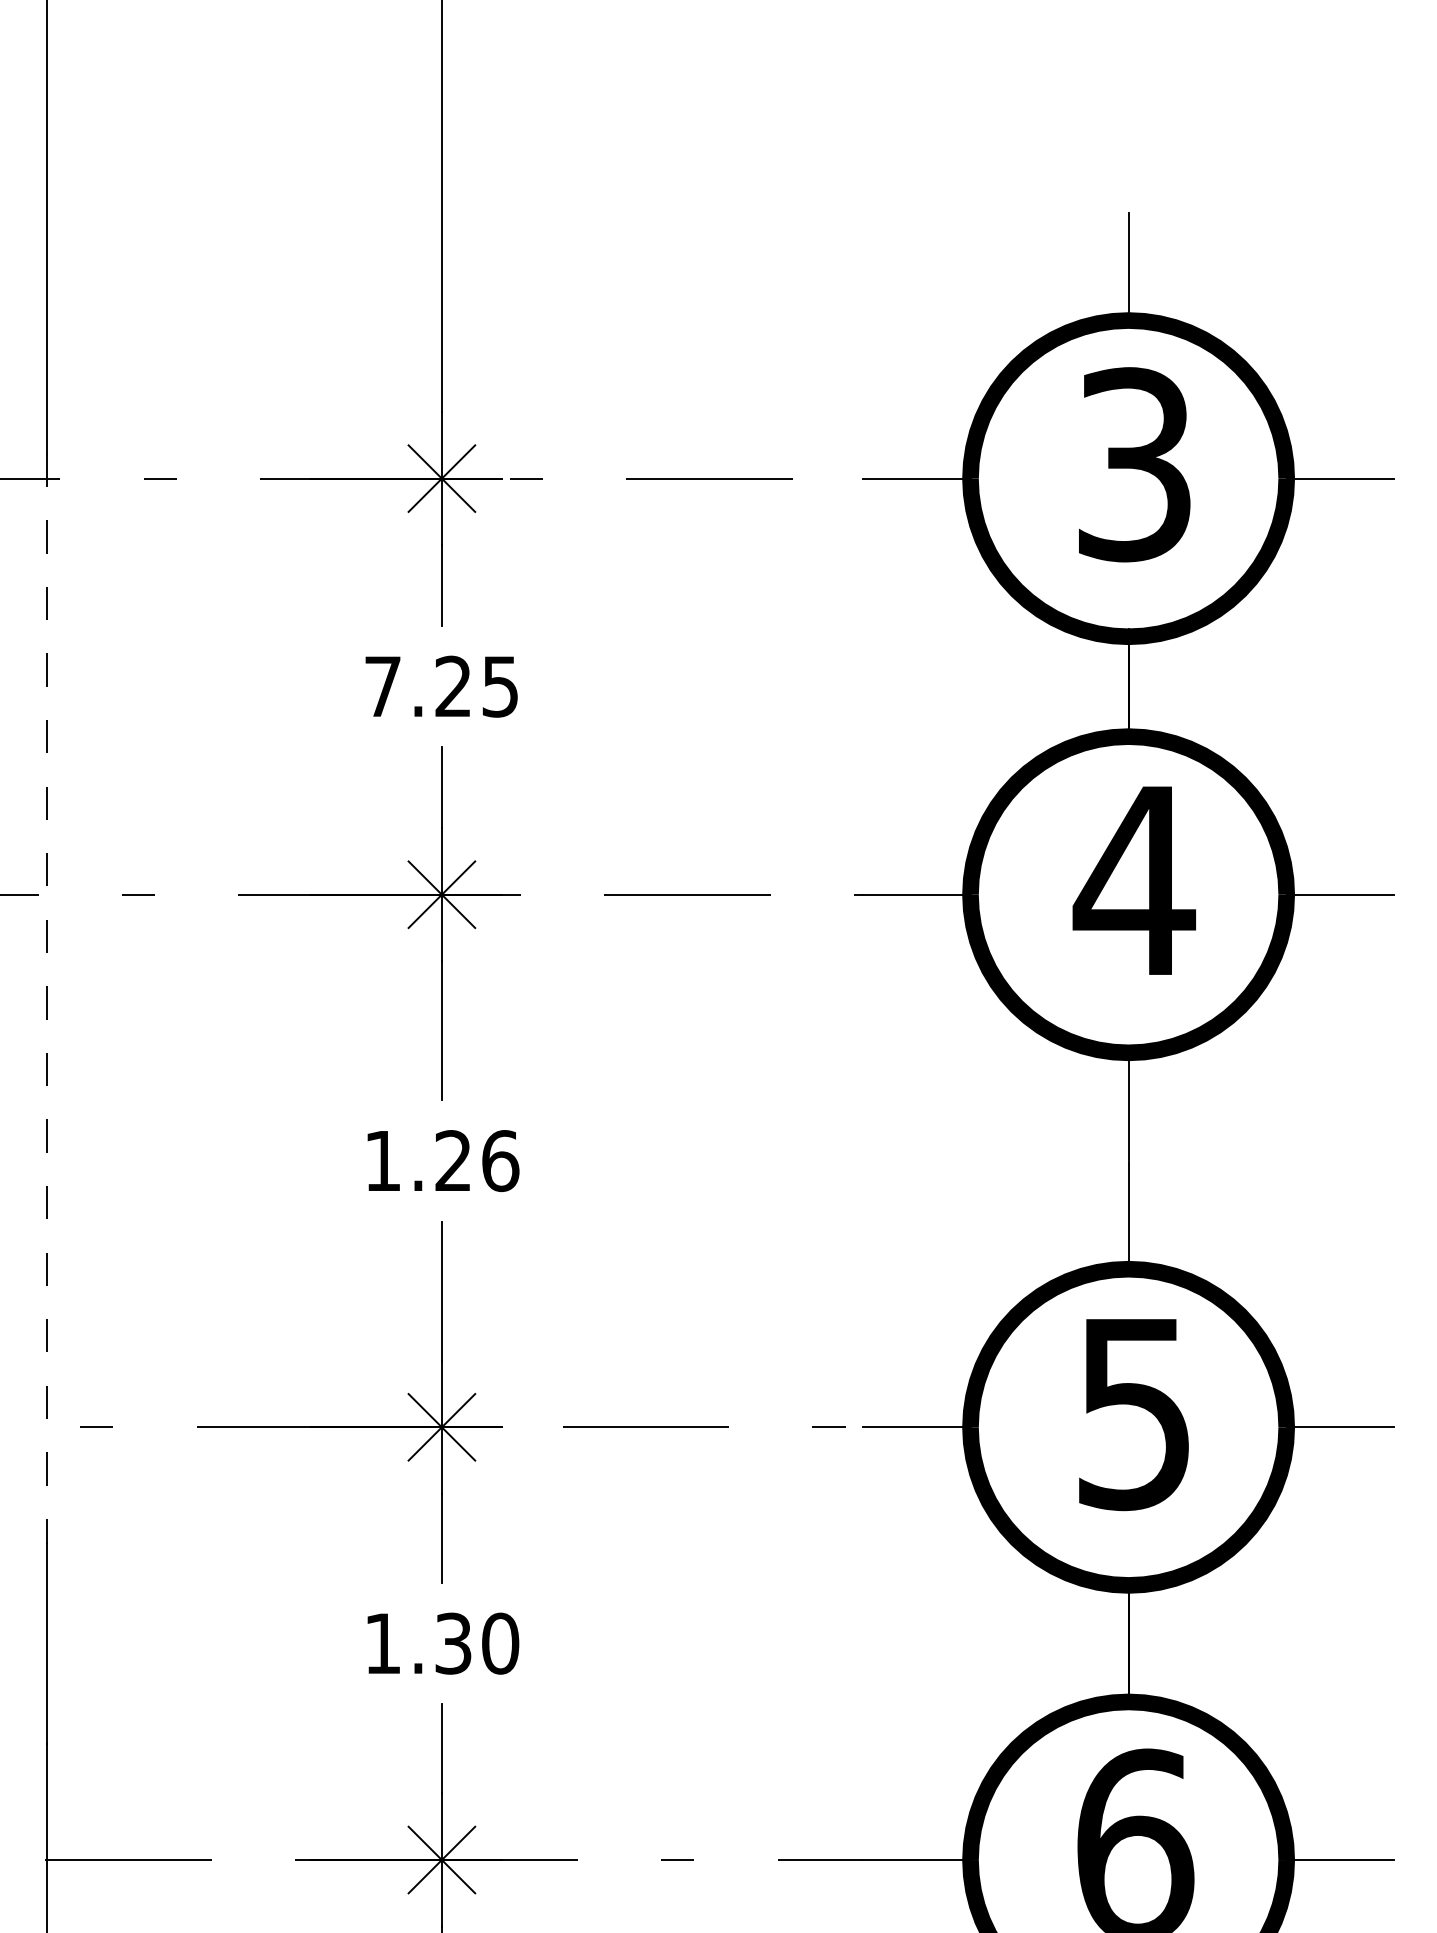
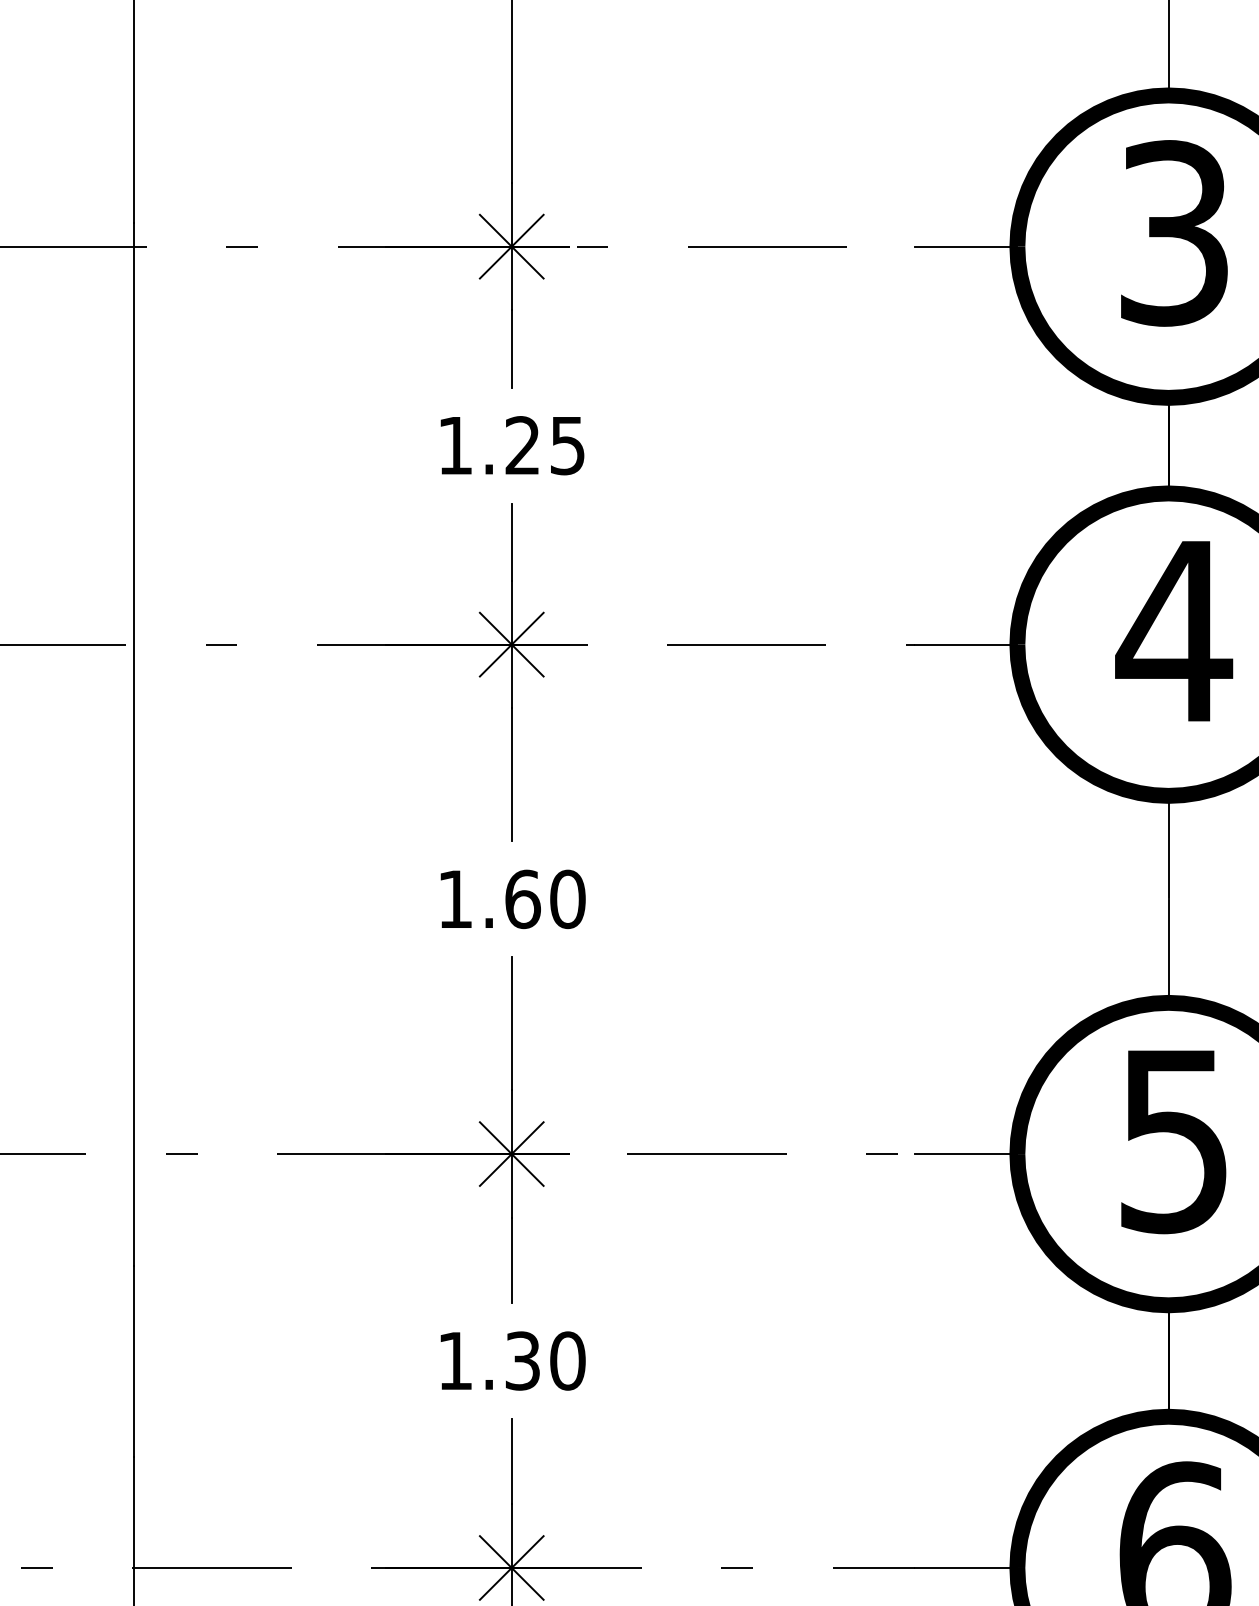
text: (382, 686) -> (454, 445), 7.25 -> 1.25
line: (46, 999) -> (133, 744), dashed -> solid
text: (477, 1161) -> (545, 899), 1.26 -> 1.60

